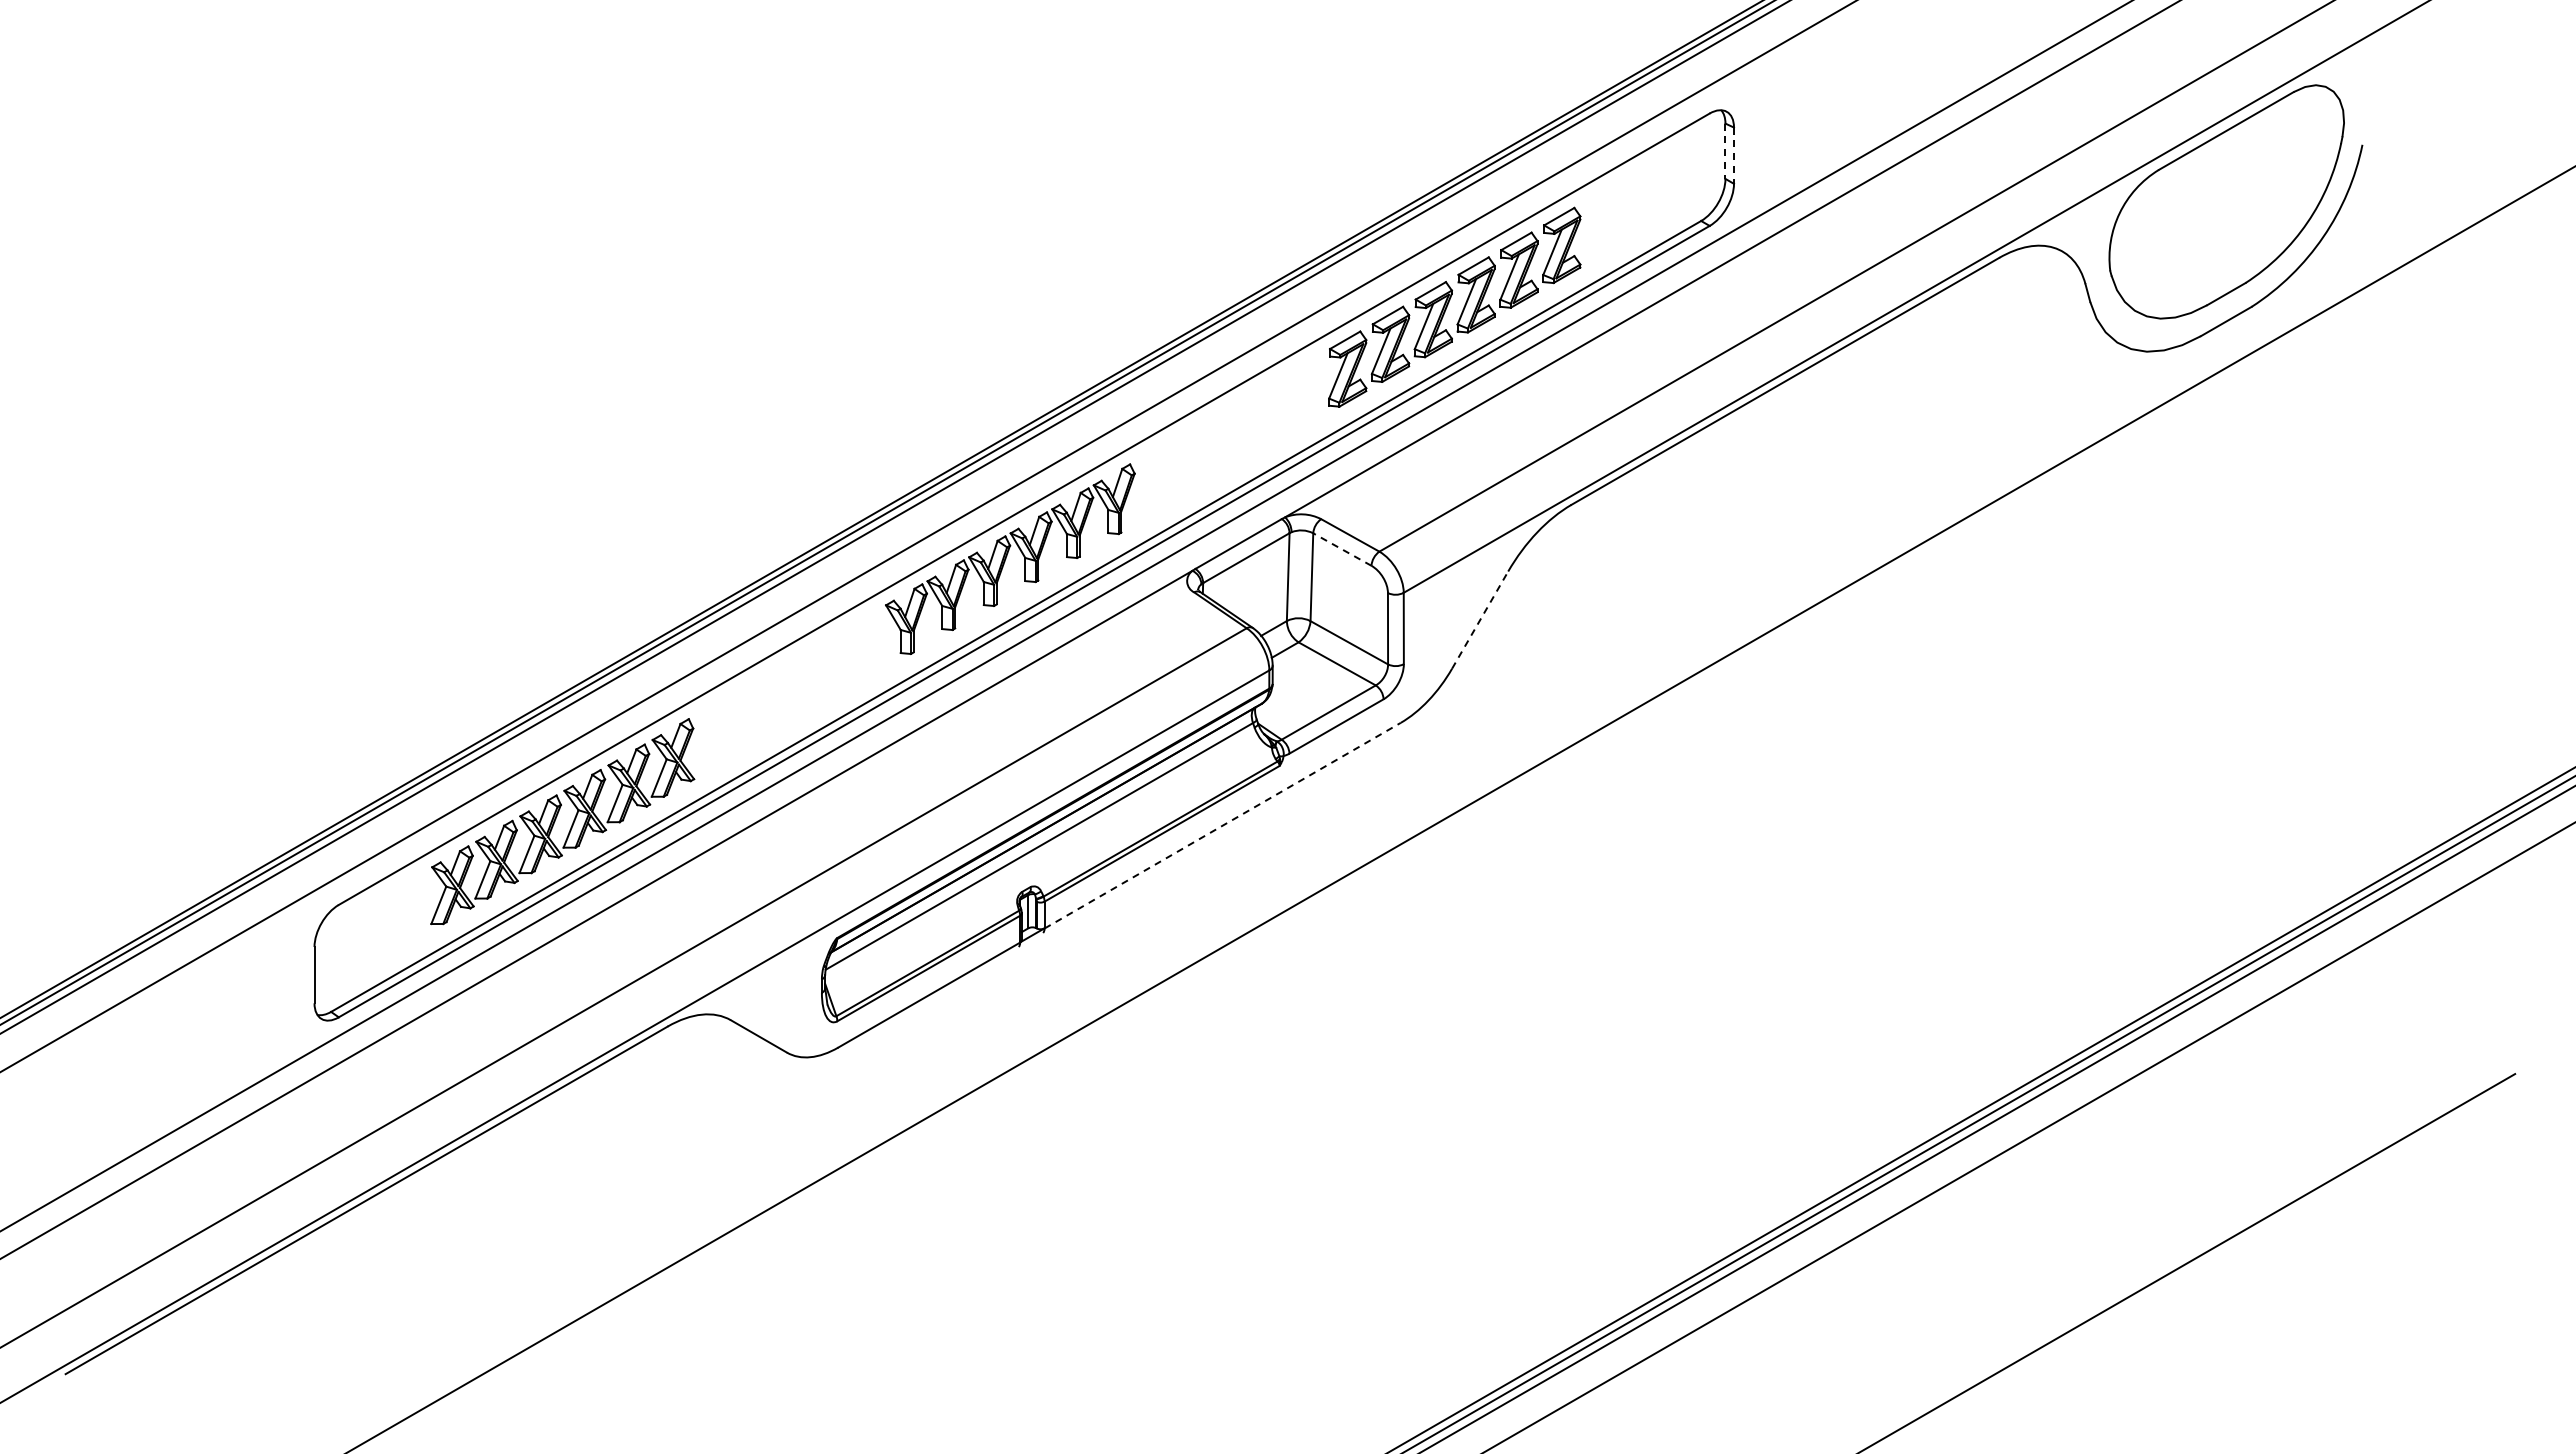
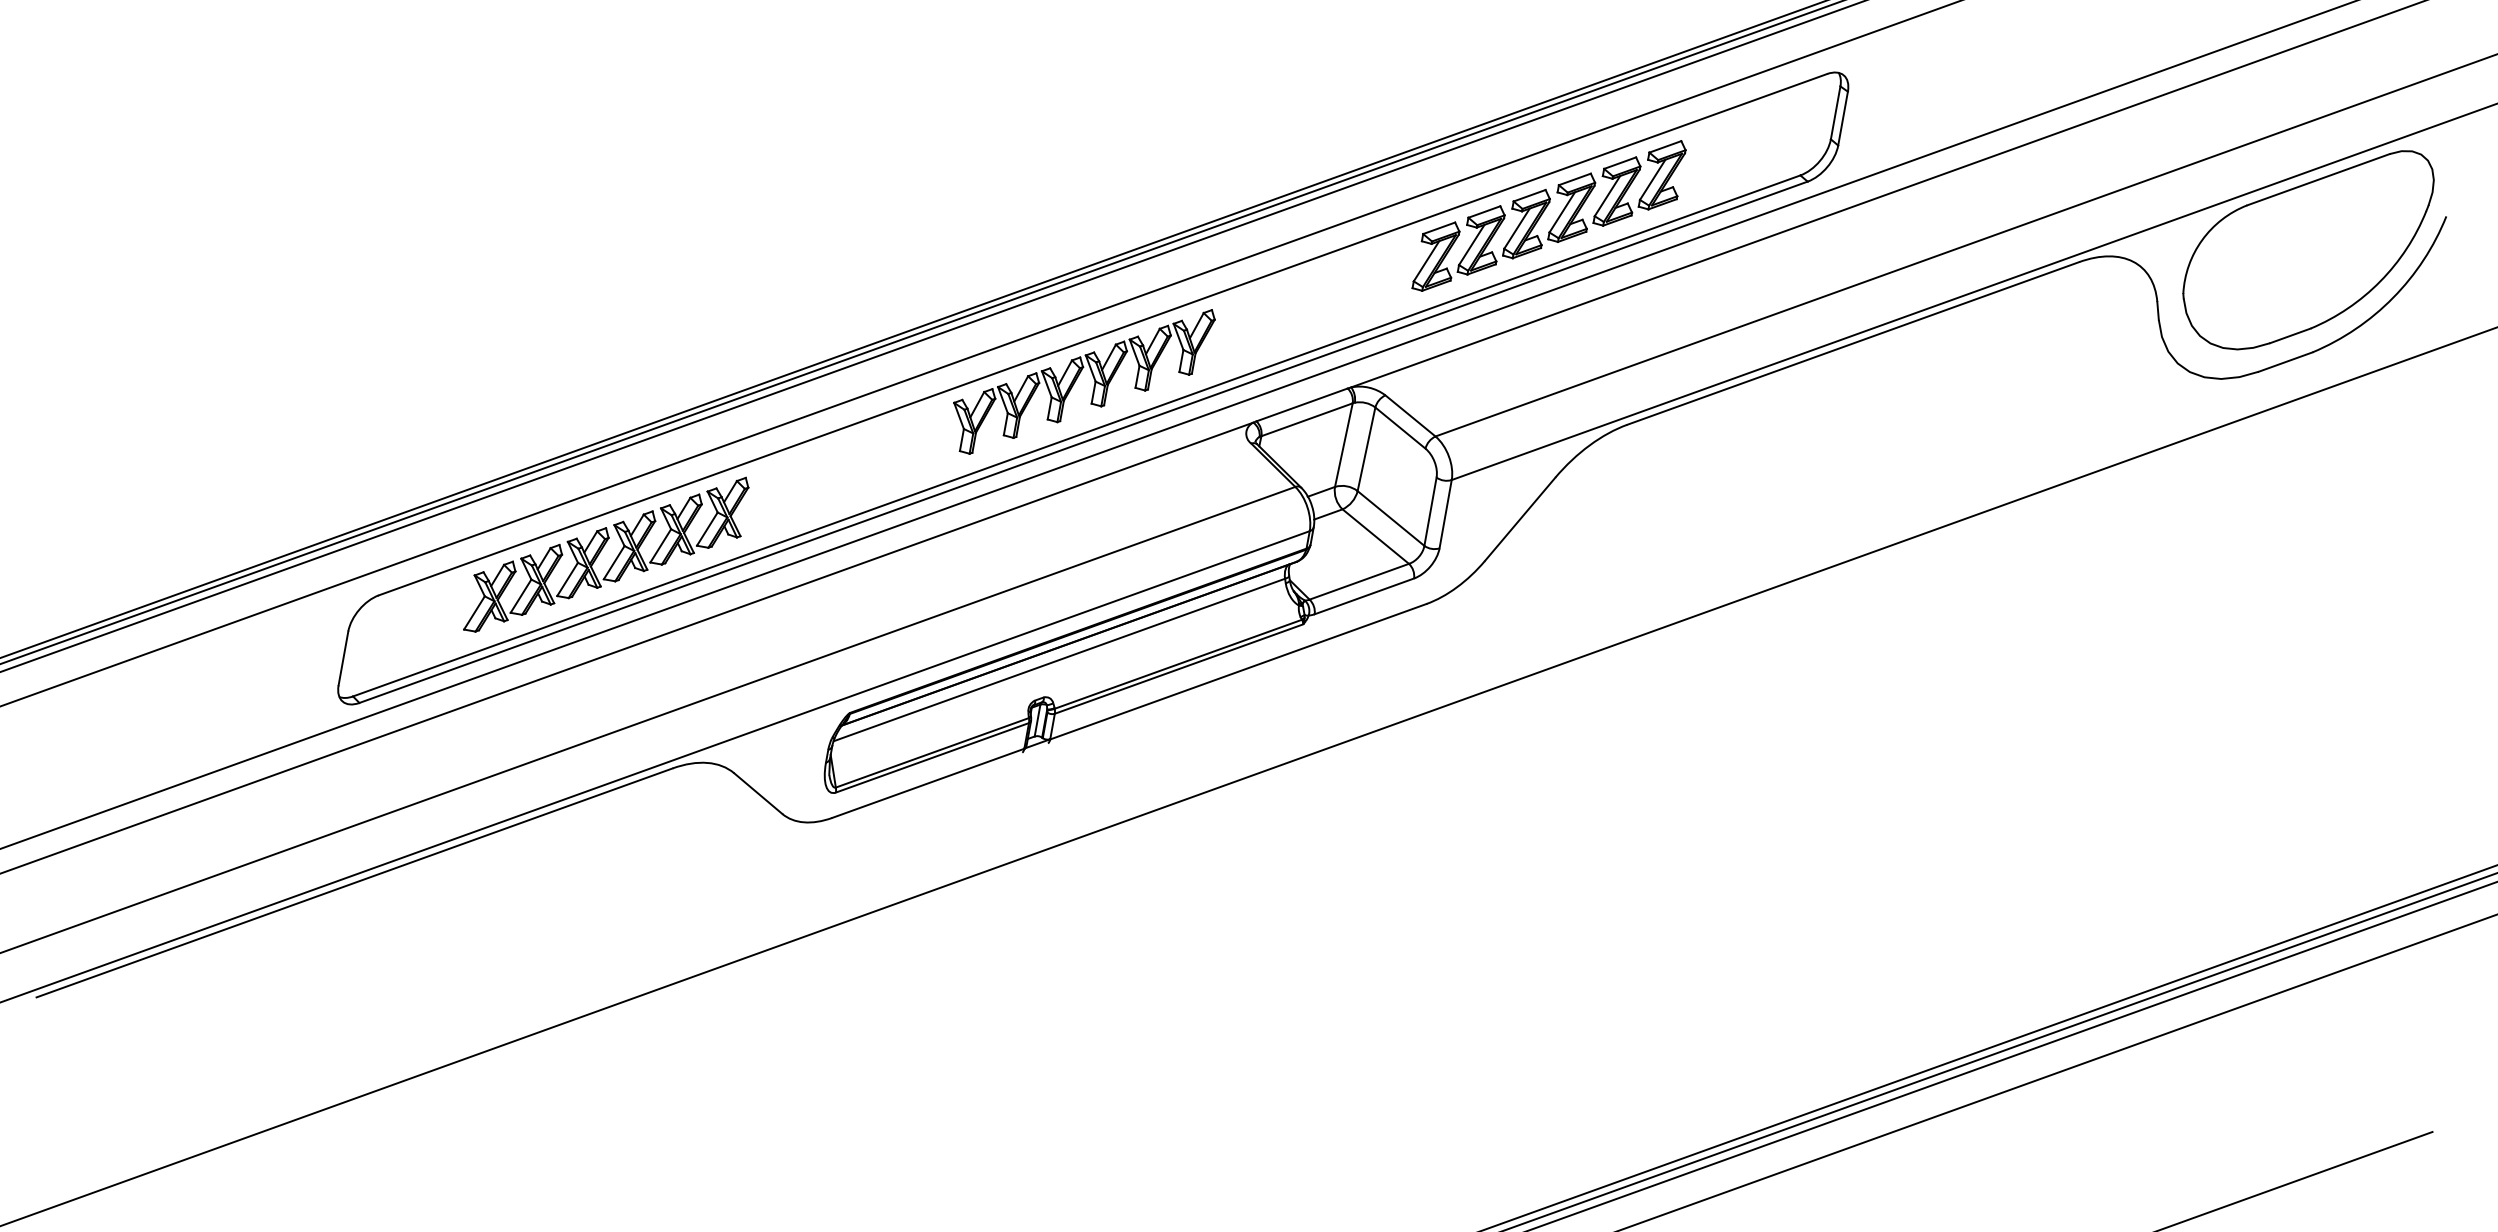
line: (1725, 151) -> (1835, 113), dashed -> solid
line: (1734, 156) -> (1843, 119), dashed -> solid
line: (1341, 549) -> (1399, 427), dashed -> solid
line: (1480, 619) -> (1520, 518), dashed -> solid
line: (1222, 825) -> (1238, 671), dashed -> solid

